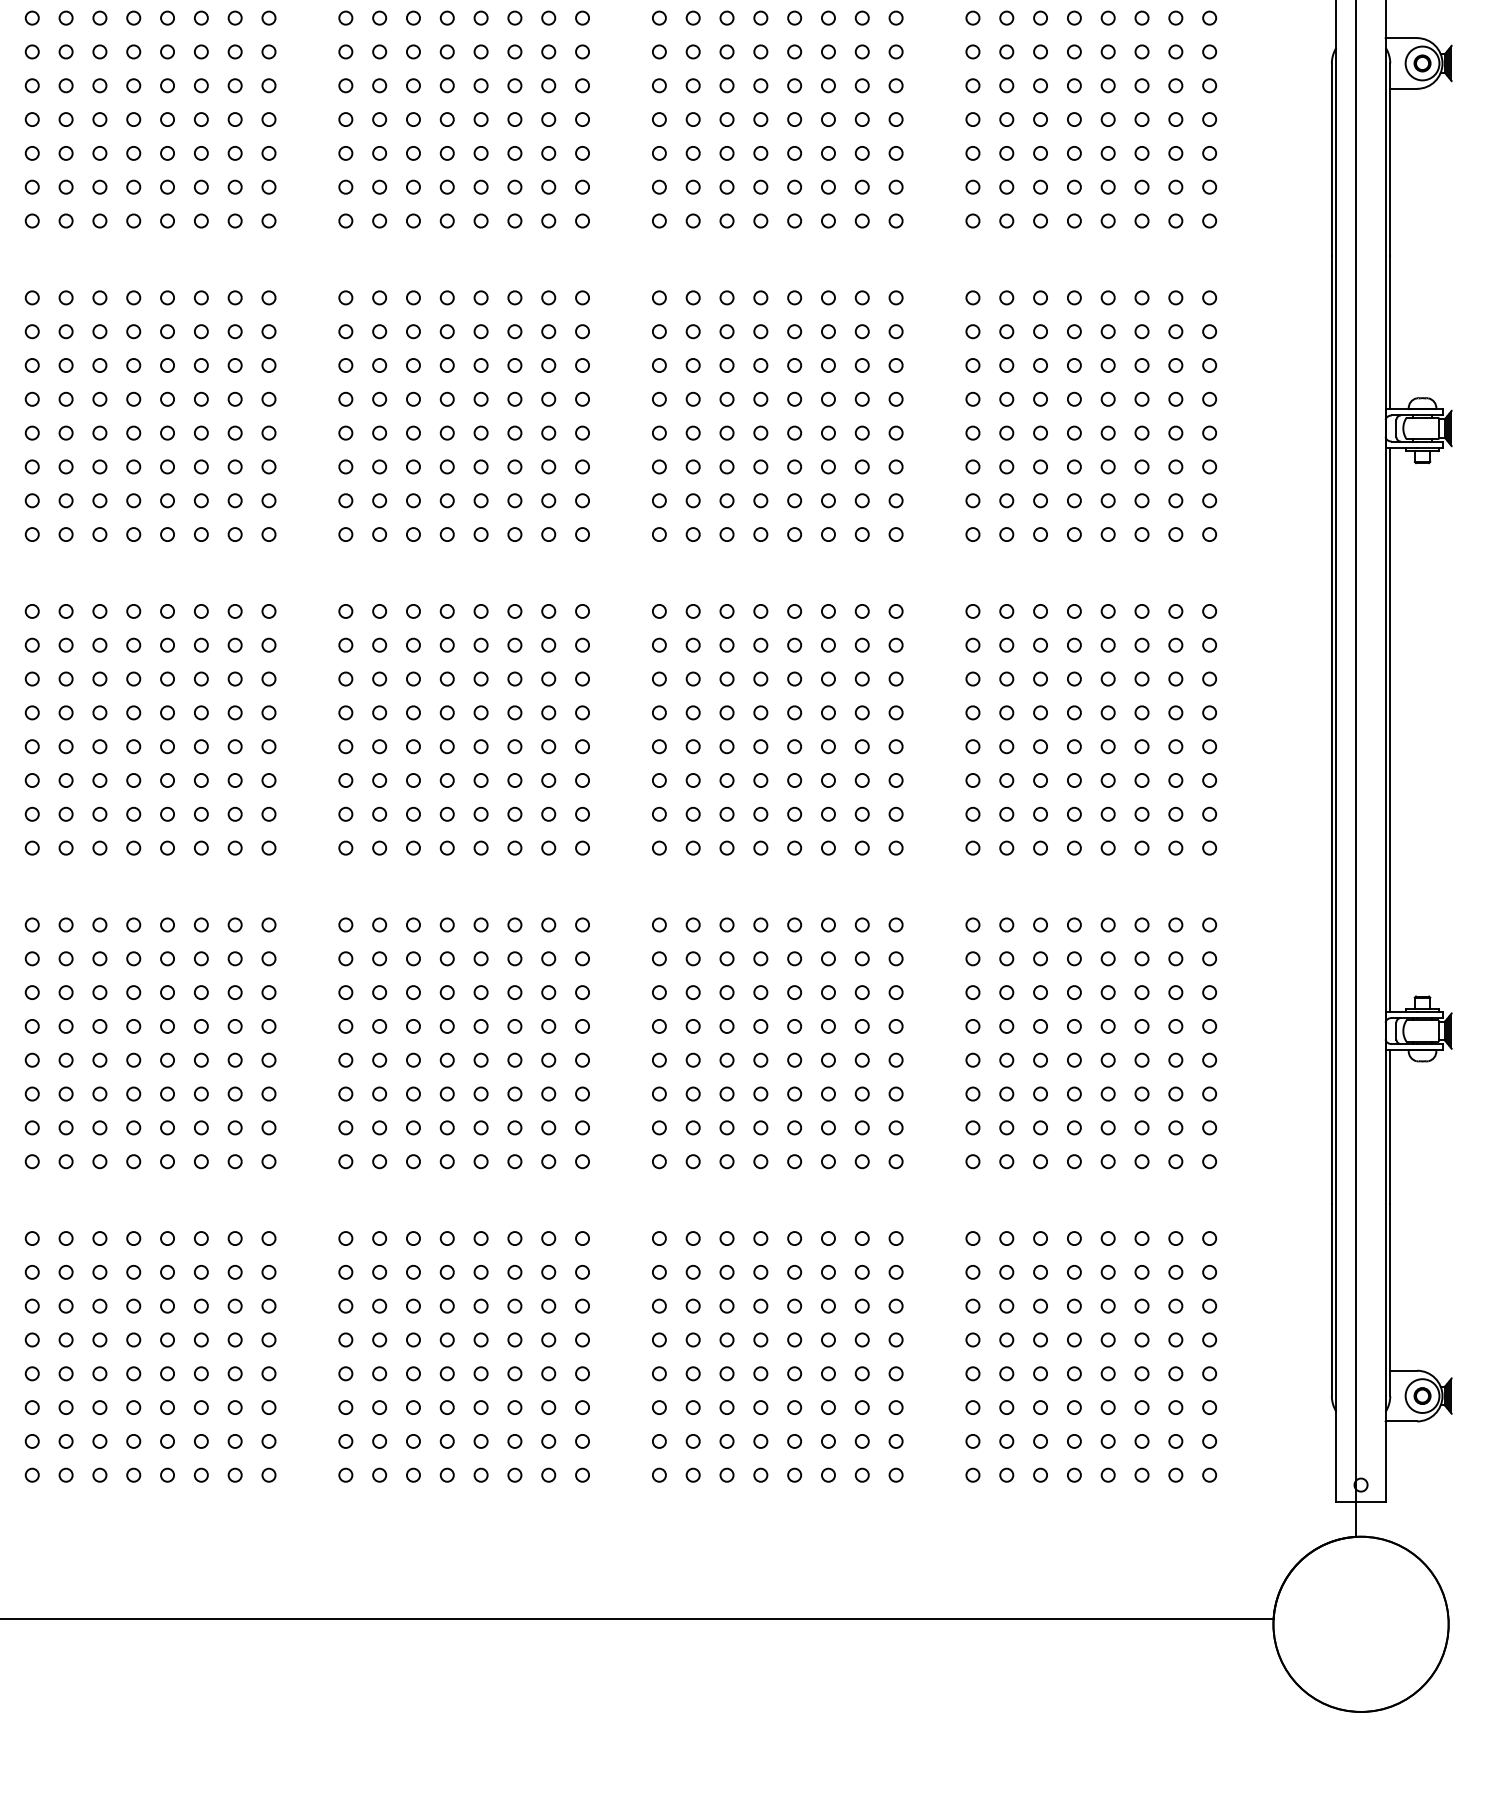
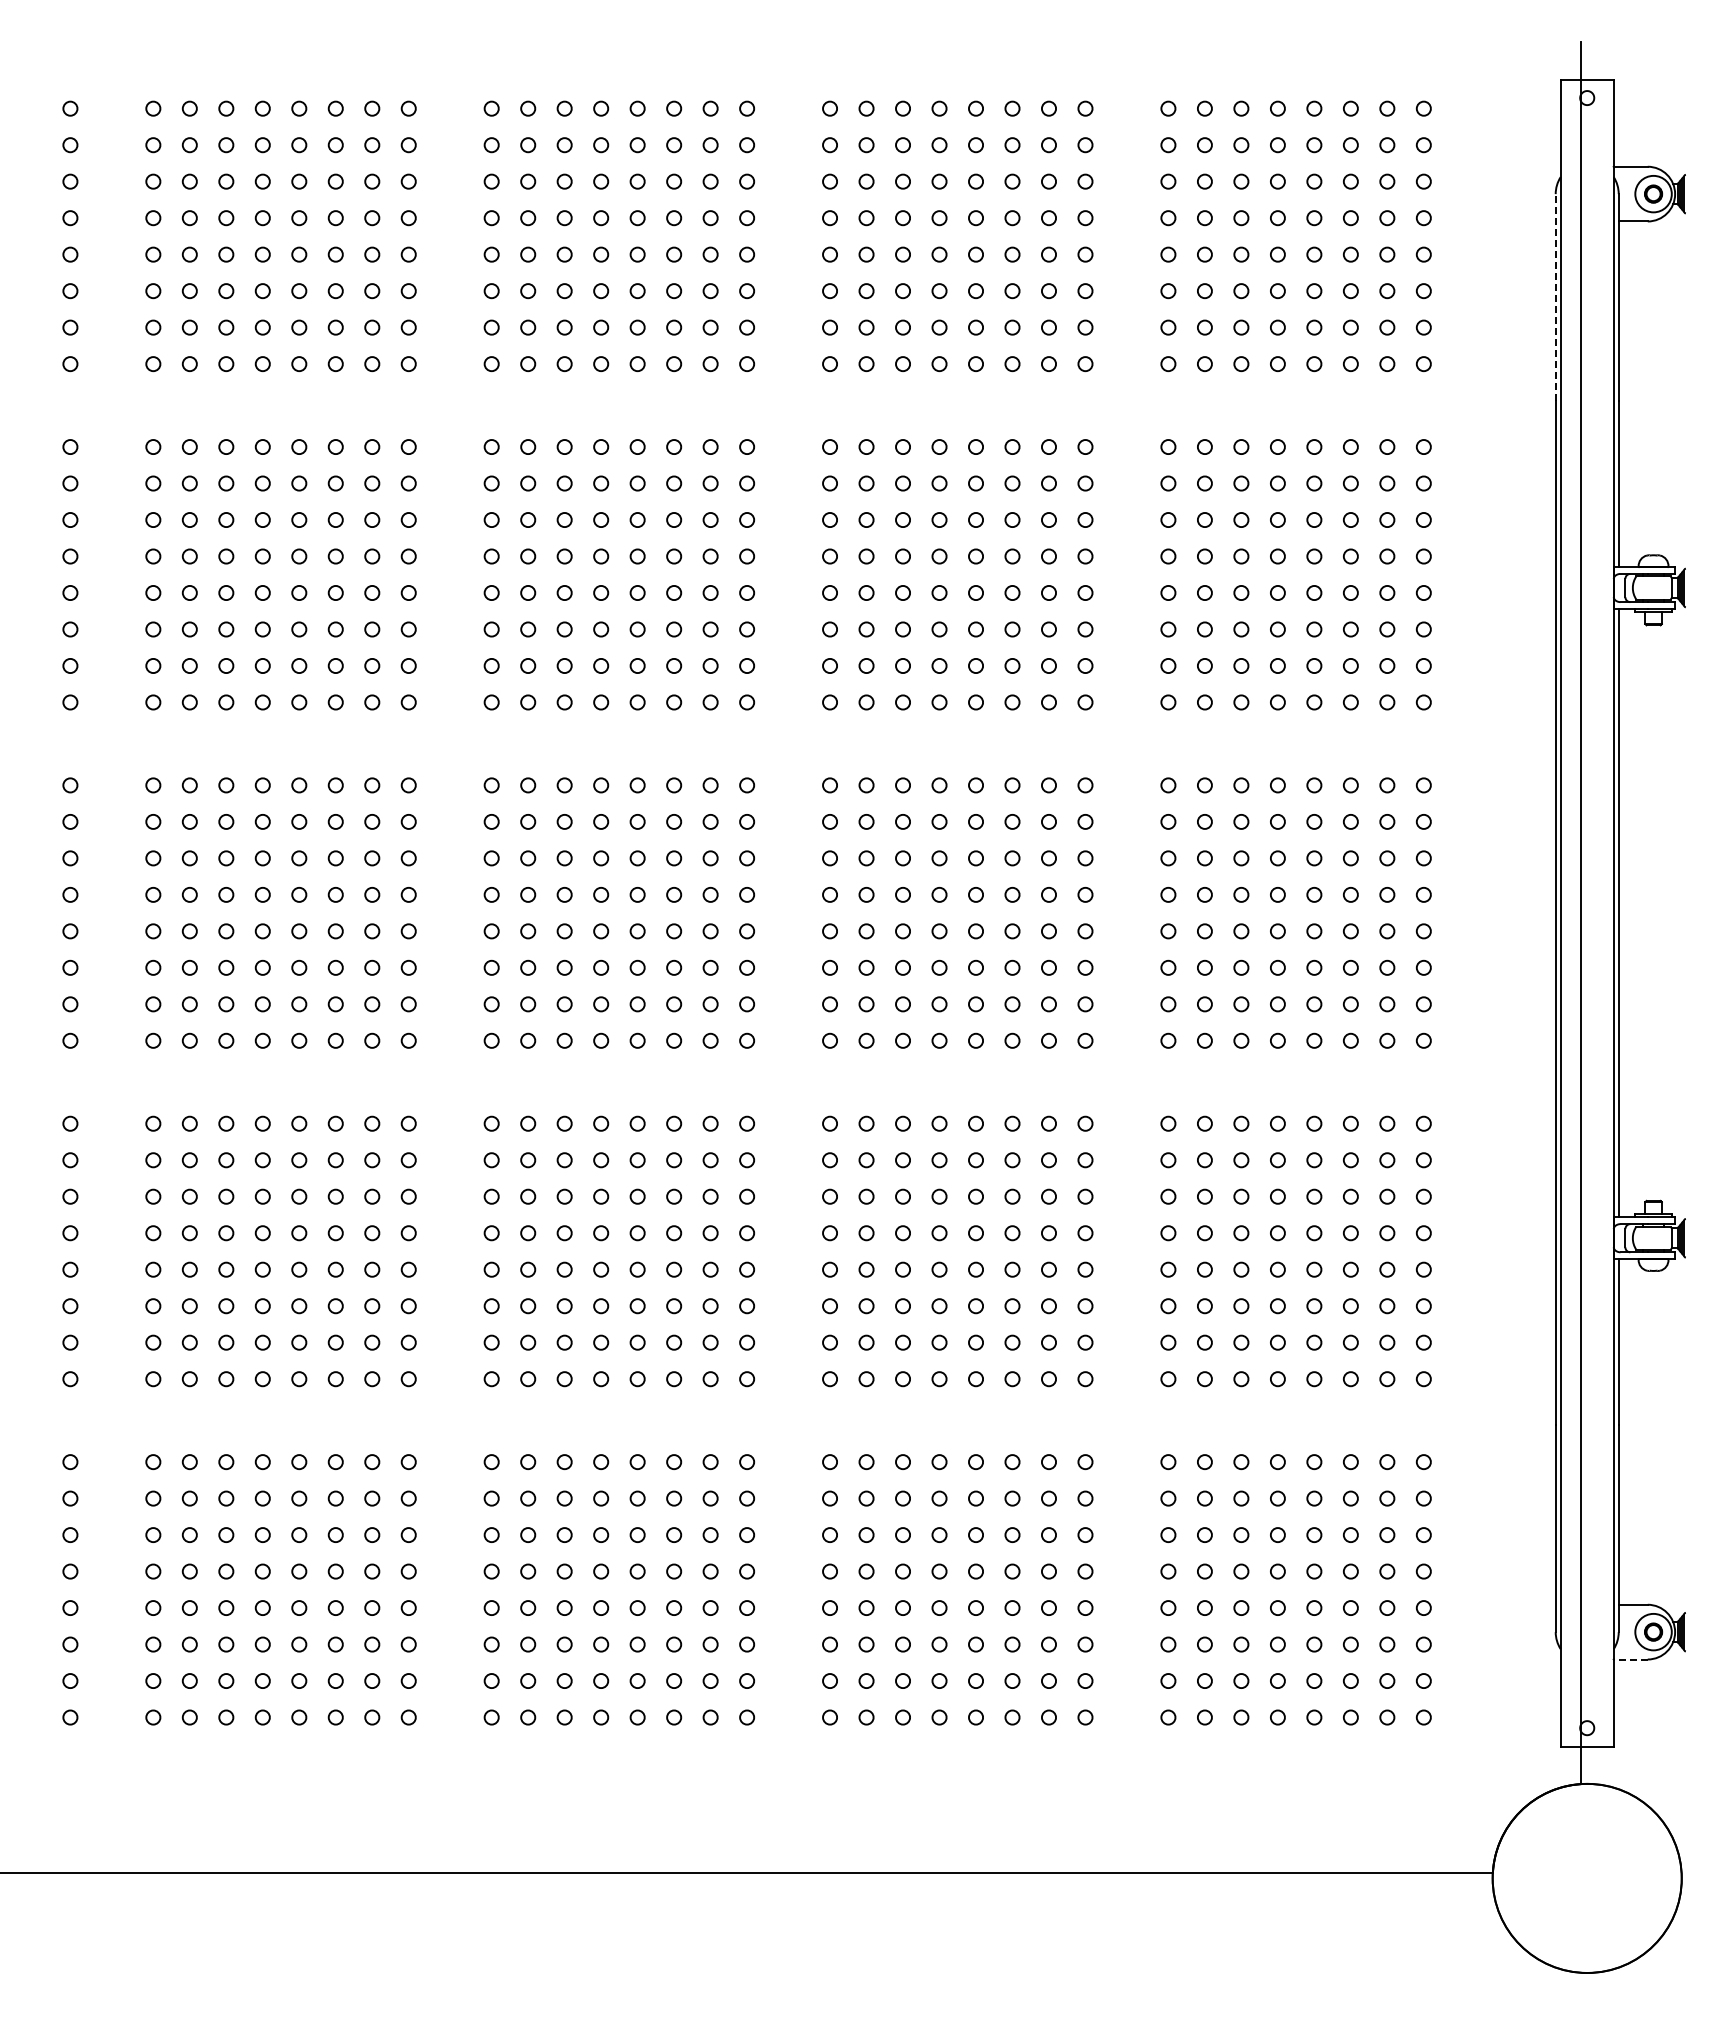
line: (1331, 159) -> (1555, 297), solid -> dashed
line: (1401, 1421) -> (1630, 1659), solid -> dashed

